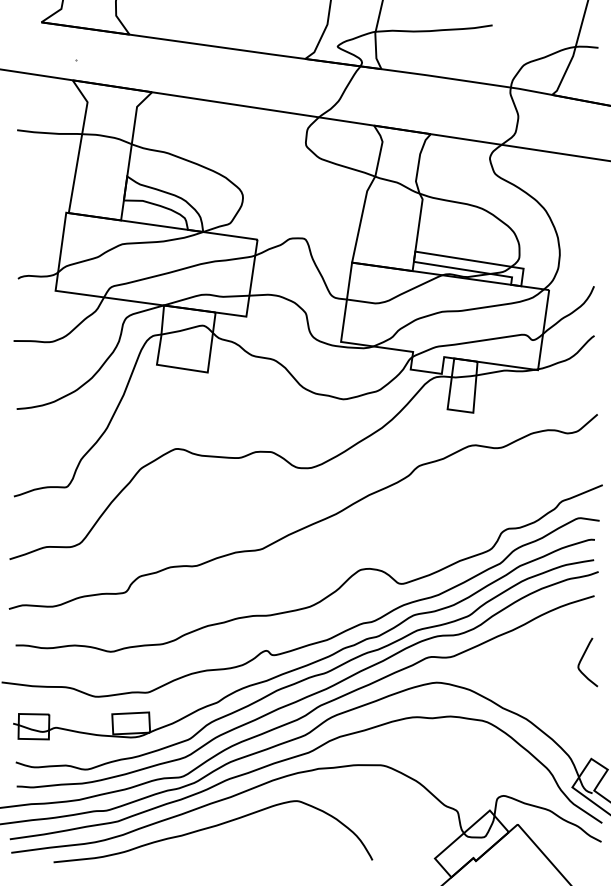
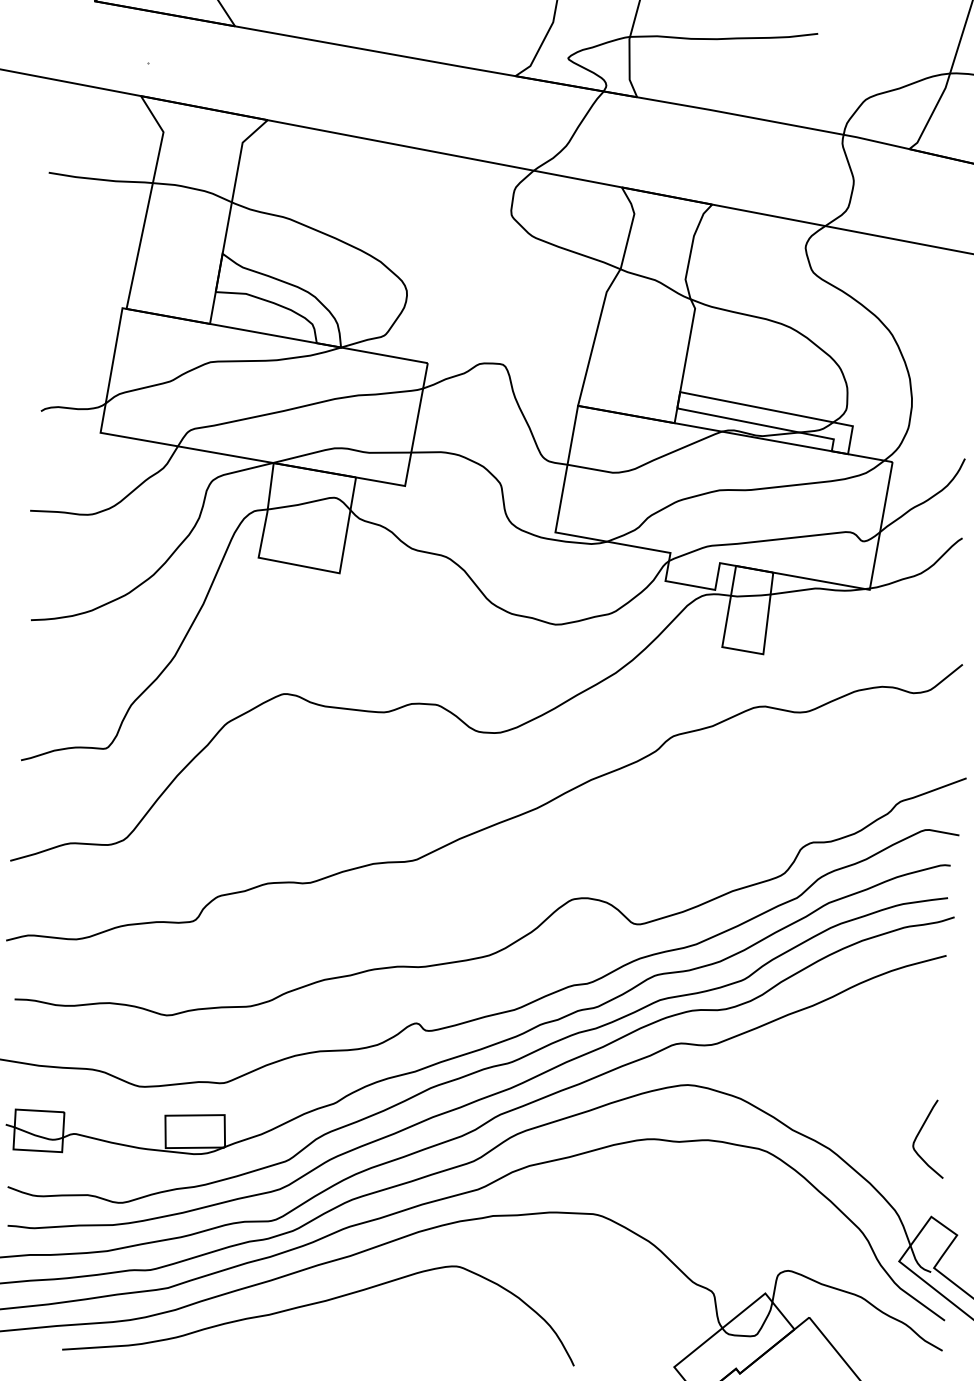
curve: (582, 659) -> (920, 1133), moved

